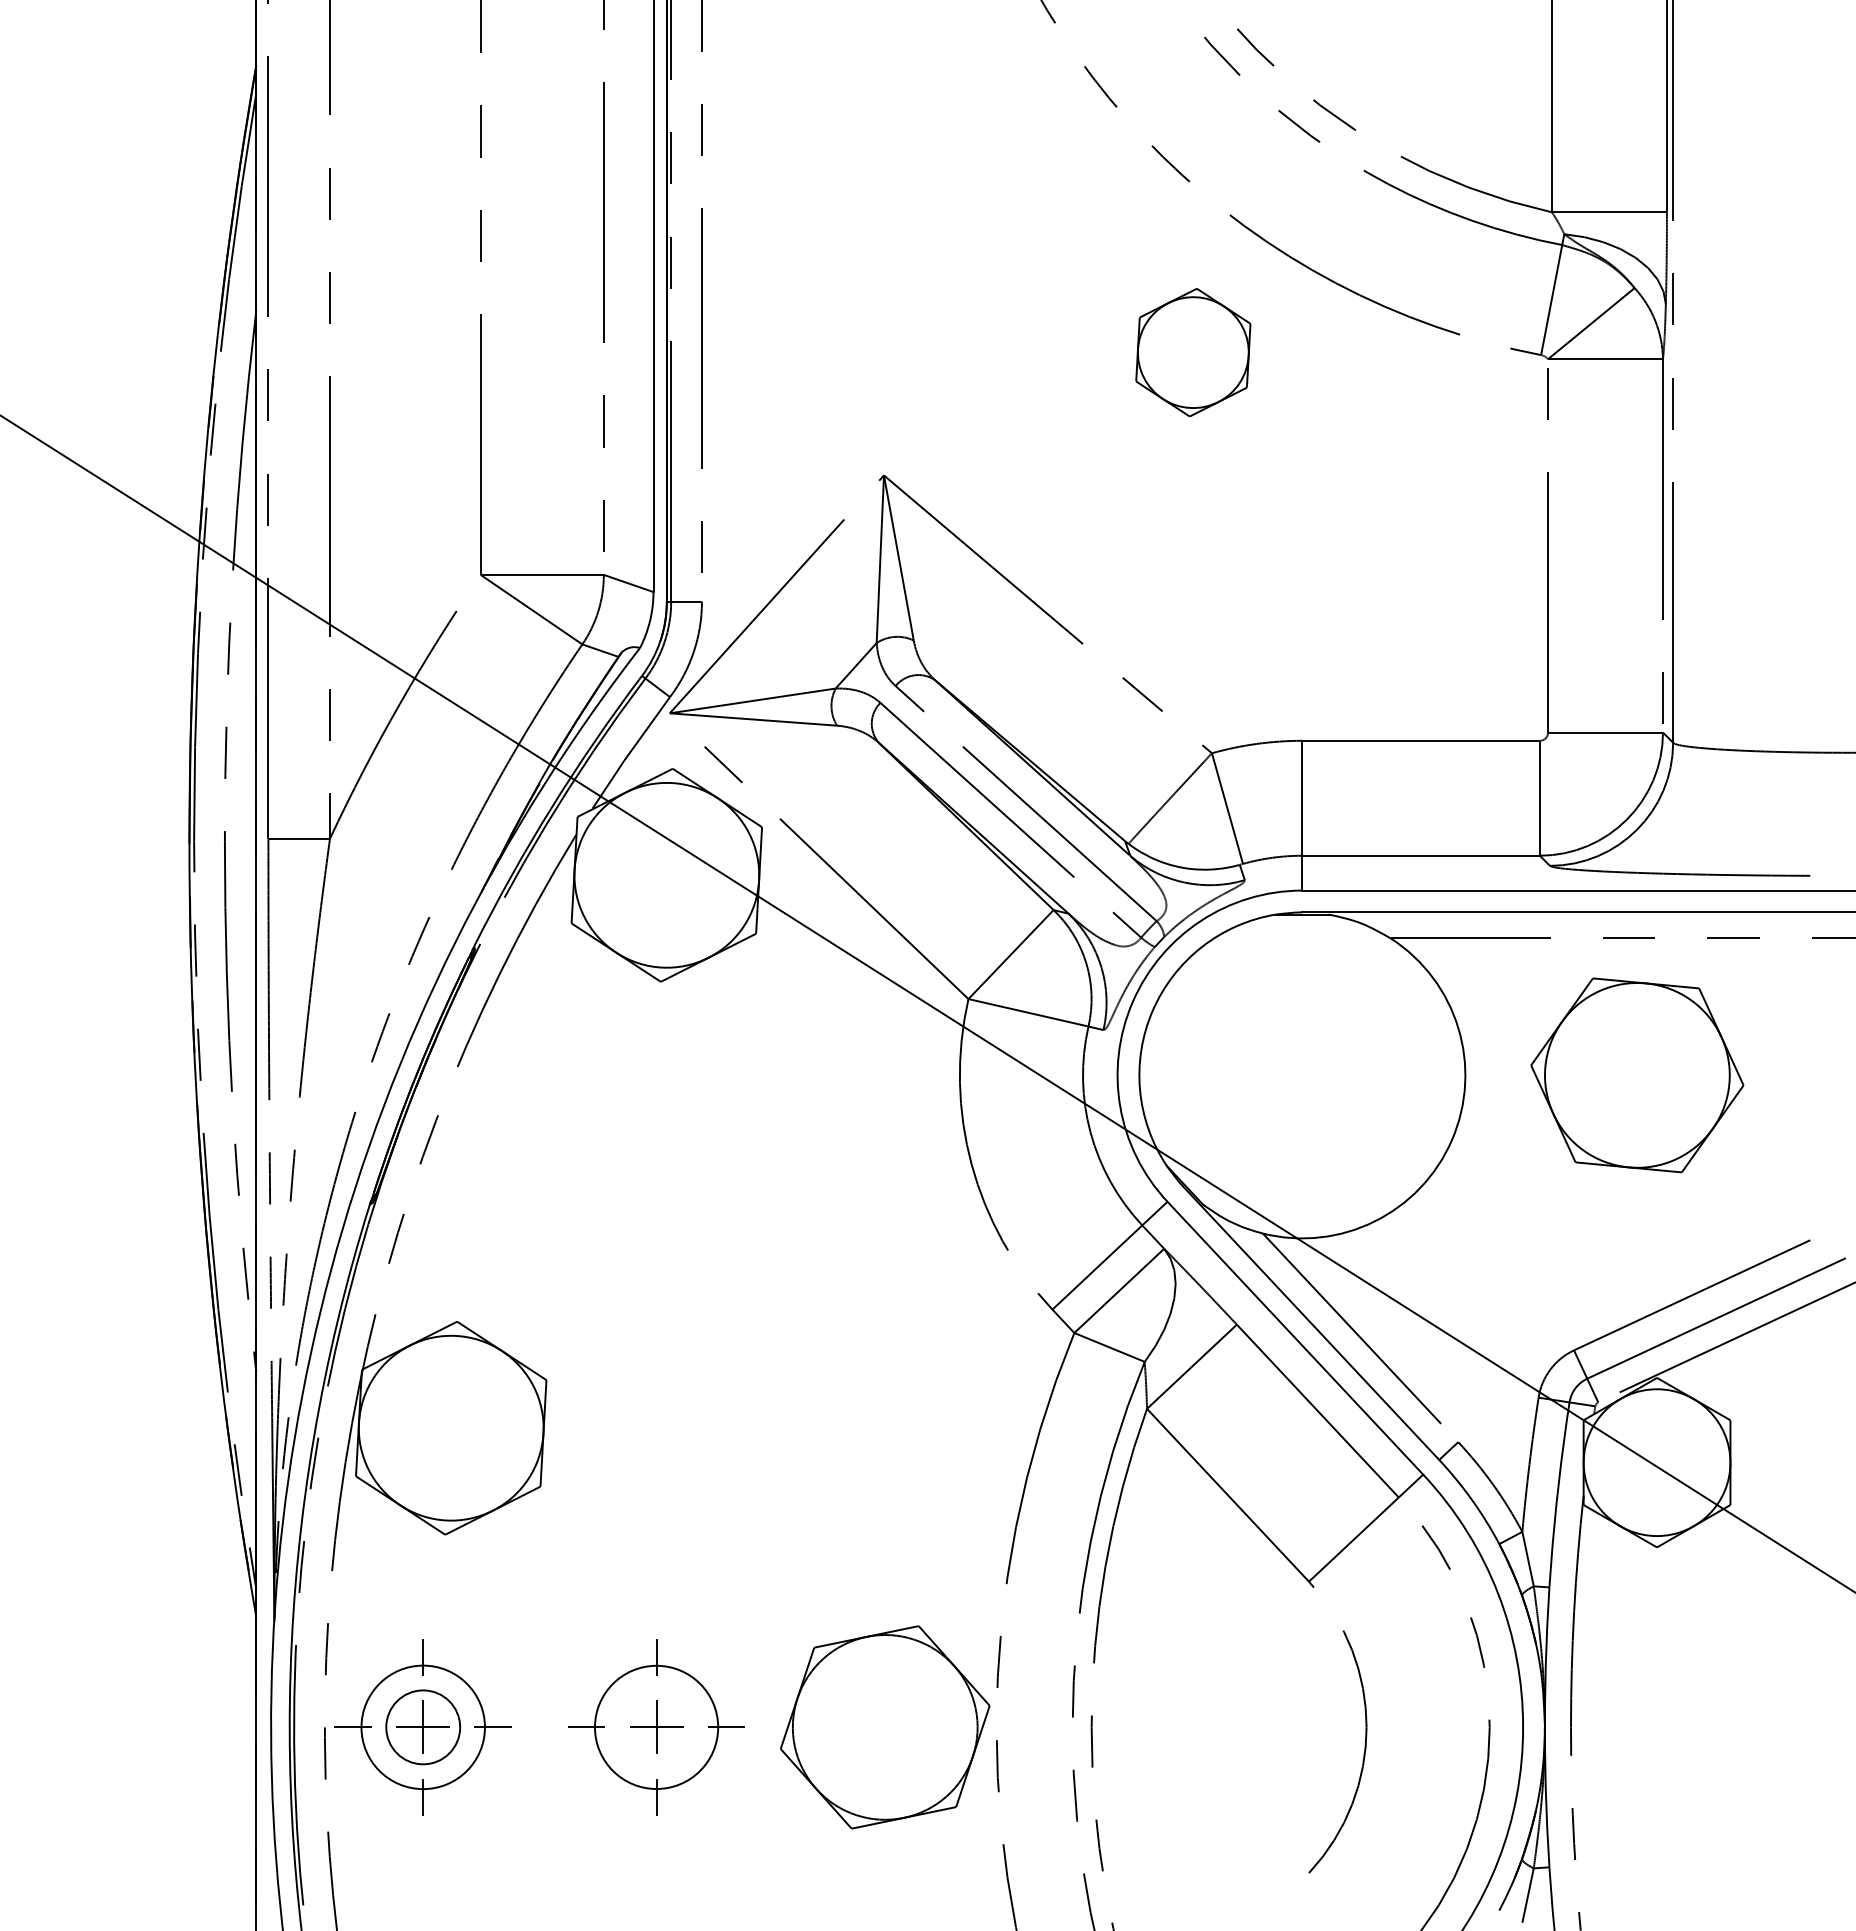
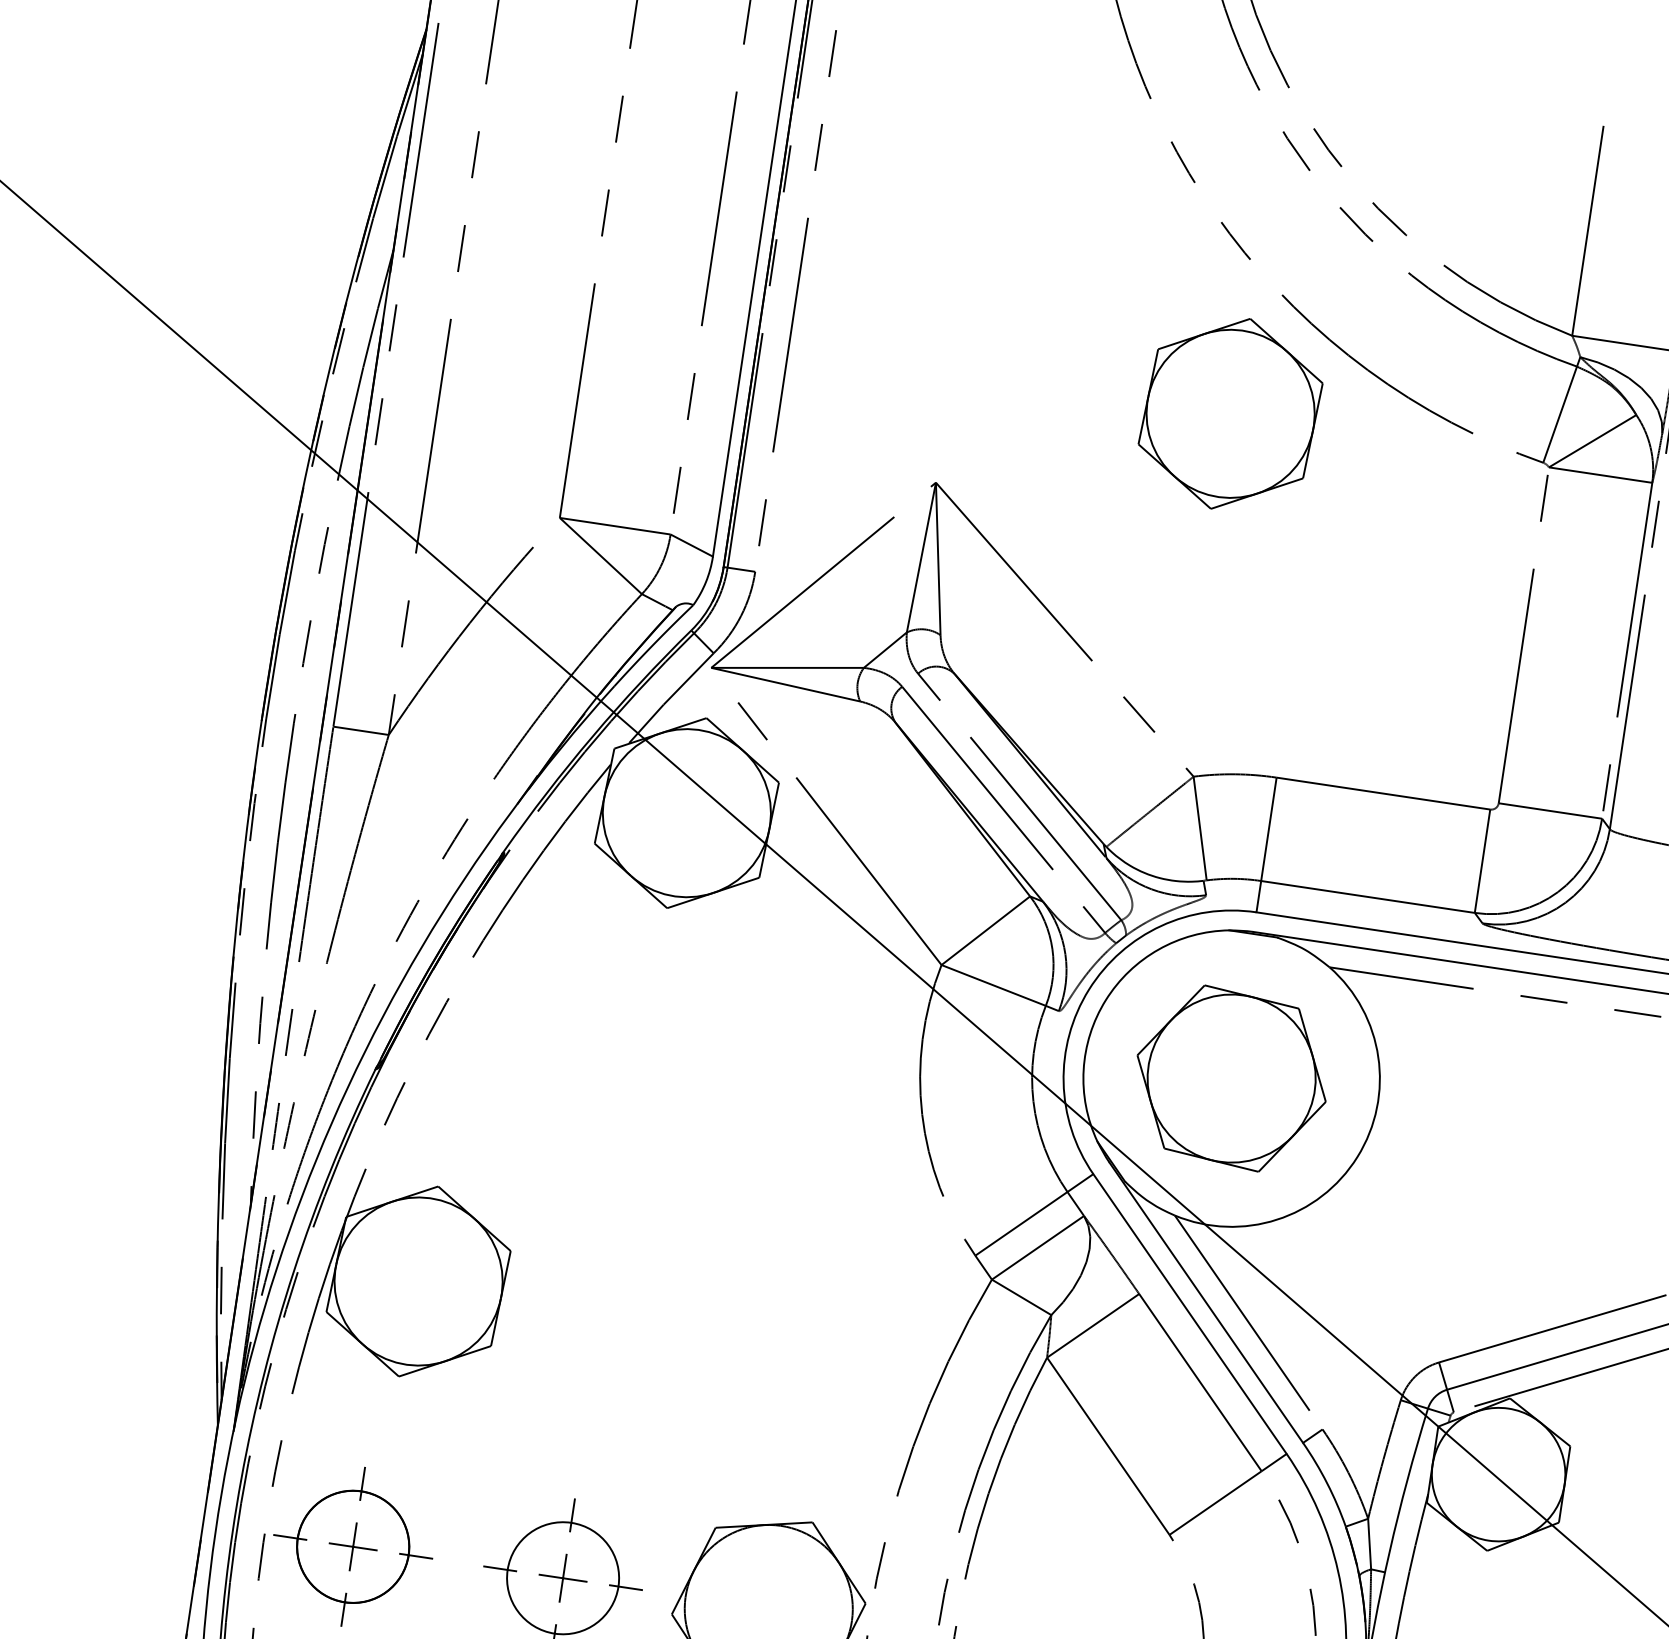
part: (1193, 352) -> (1230, 413), size x1.67
part: (1637, 1075) -> (1231, 1078), moved
circle: (422, 1726) -> (352, 1545), size x1.67

